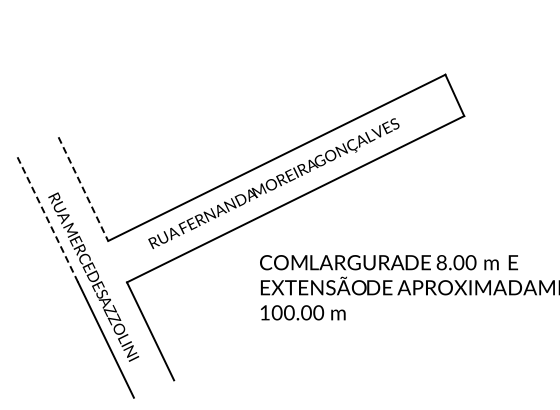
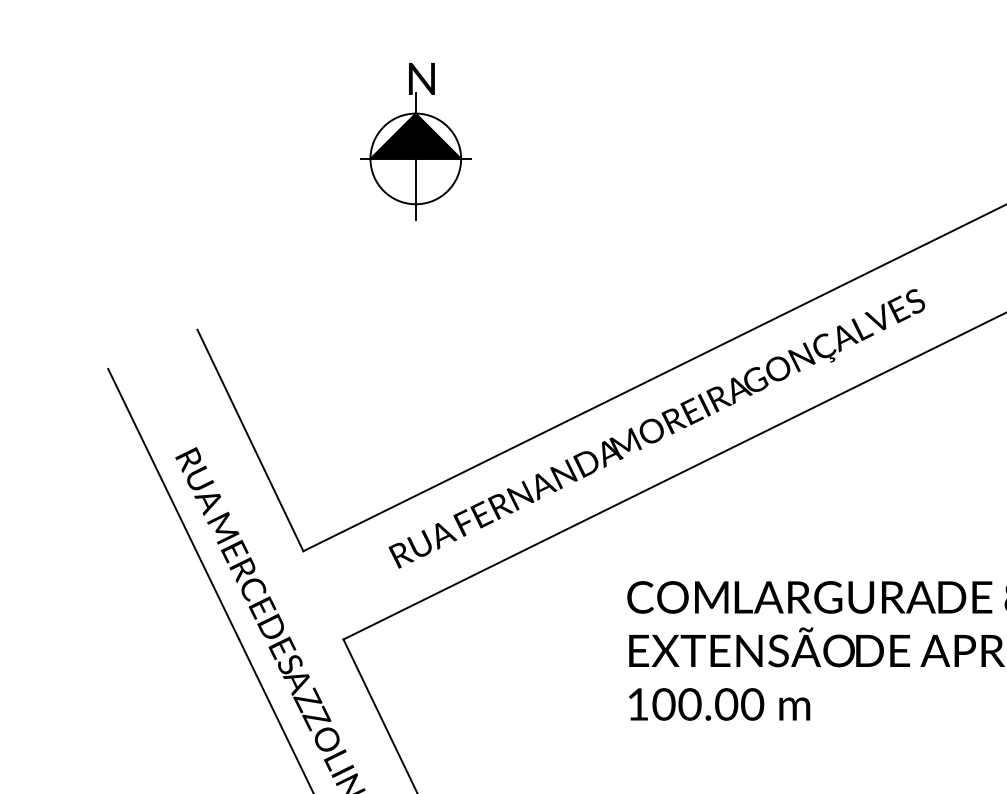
part: (160, 49) -> (414, 142), added
line: (83, 189) -> (250, 441), dashed -> solid
line: (47, 218) -> (173, 503), dashed -> solid

